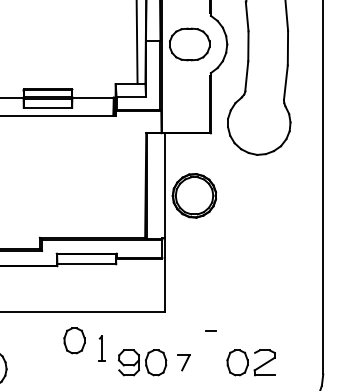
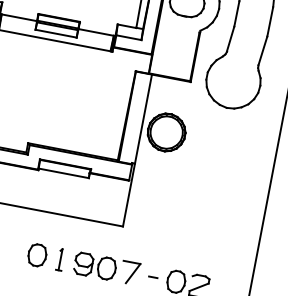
line: (210, 330) -> (153, 277), moved
part: (74, 340) -> (37, 255), moved
part: (101, 348) -> (60, 259), moved
part: (183, 362) -> (130, 272), size x1.67

